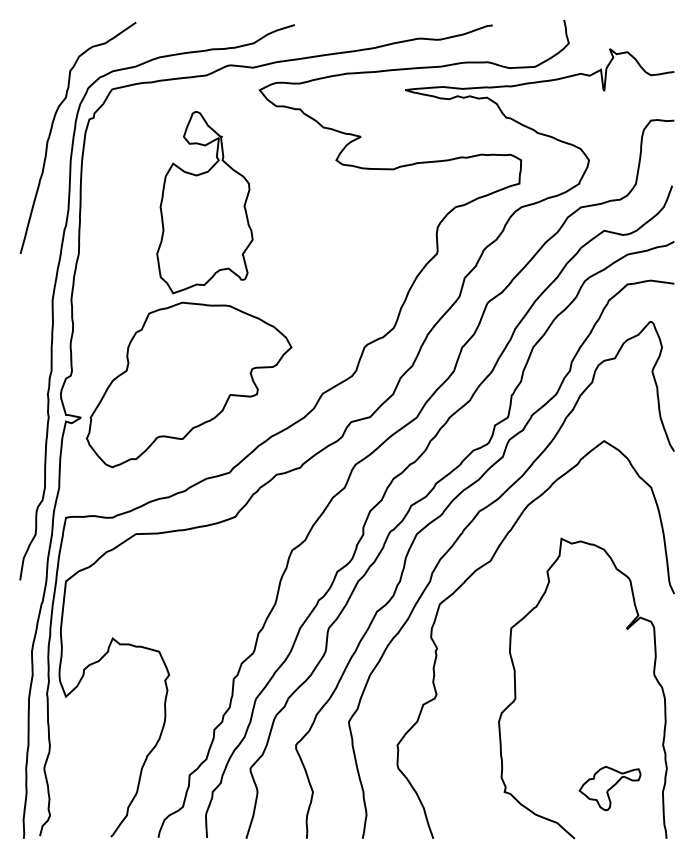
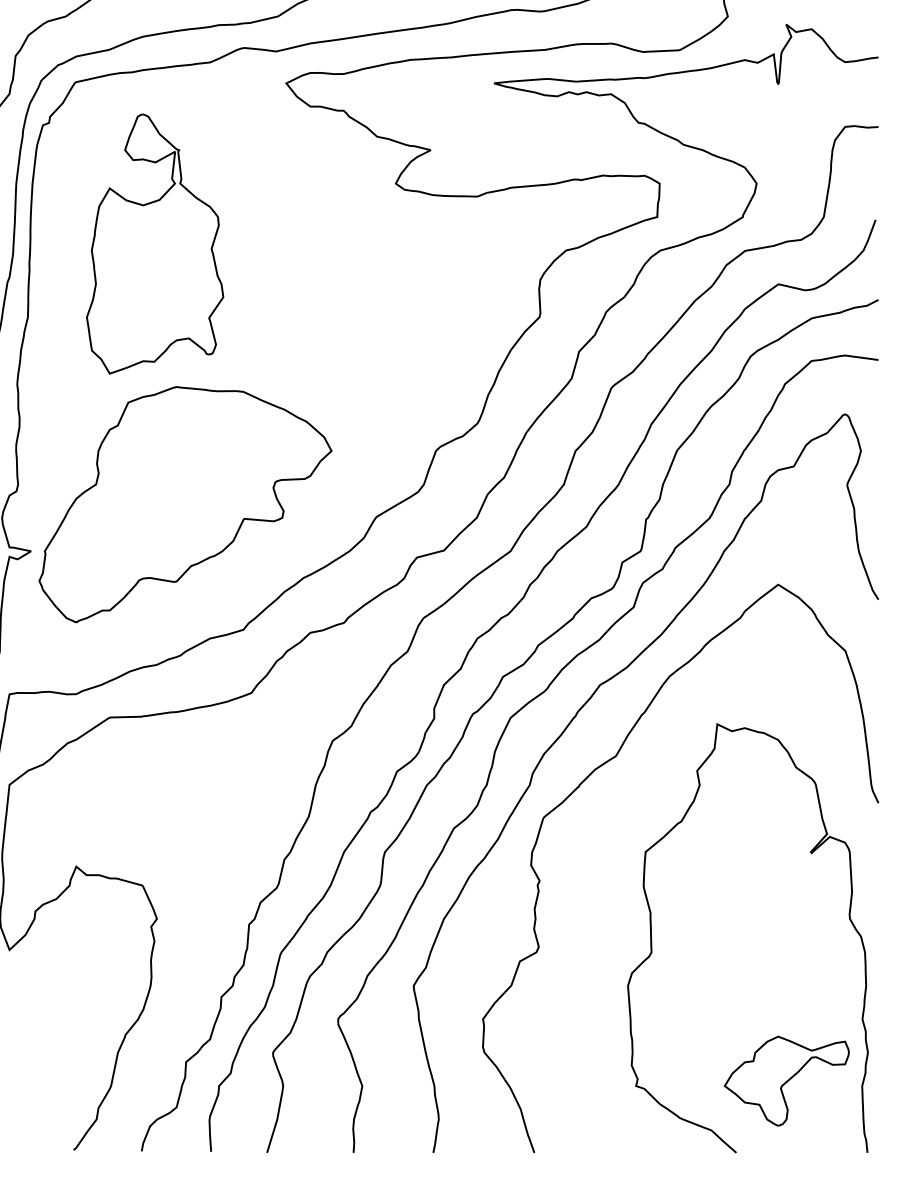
part: (204, 202) -> (154, 243), moved
part: (609, 788) -> (785, 1081), size x1.43

